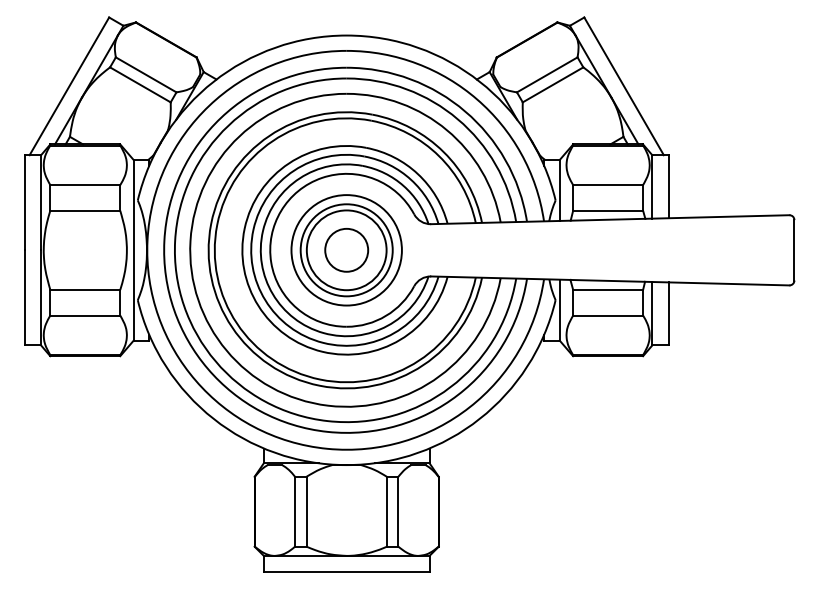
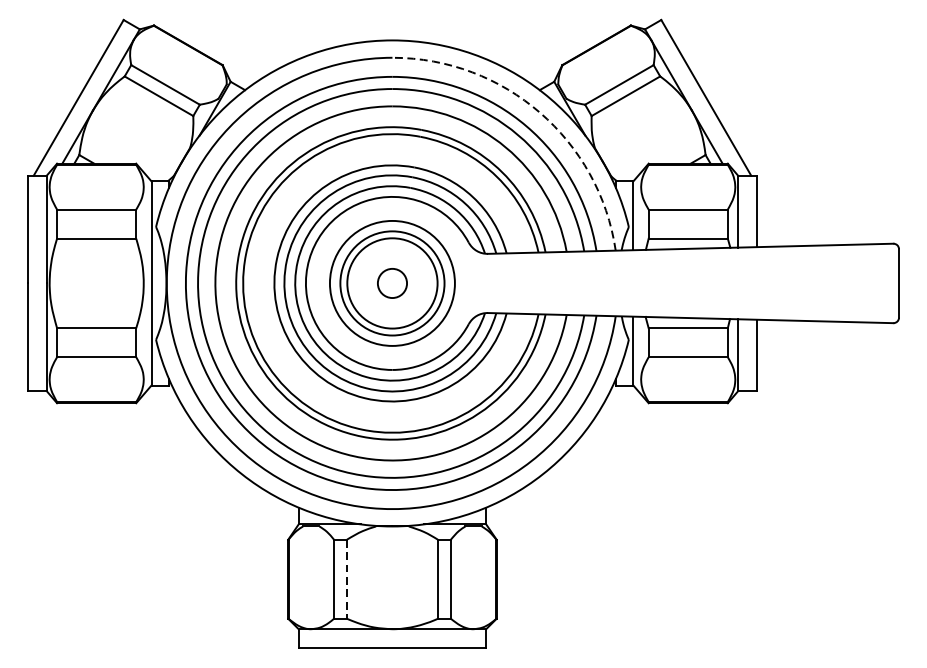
arc: (477, 99) -> (540, 112), solid -> dashed
circle: (346, 249) -> (392, 282), size x0.6
line: (306, 511) -> (346, 578), solid -> dashed

